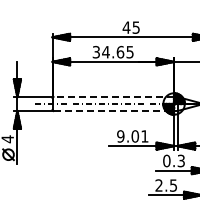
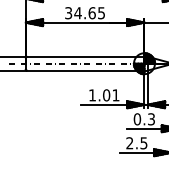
line: (113, 96) -> (85, 56), dashed -> solid
line: (114, 111) -> (86, 71), dashed -> solid
text: (120, 136) -> (92, 95), 9.01 -> 1.01

